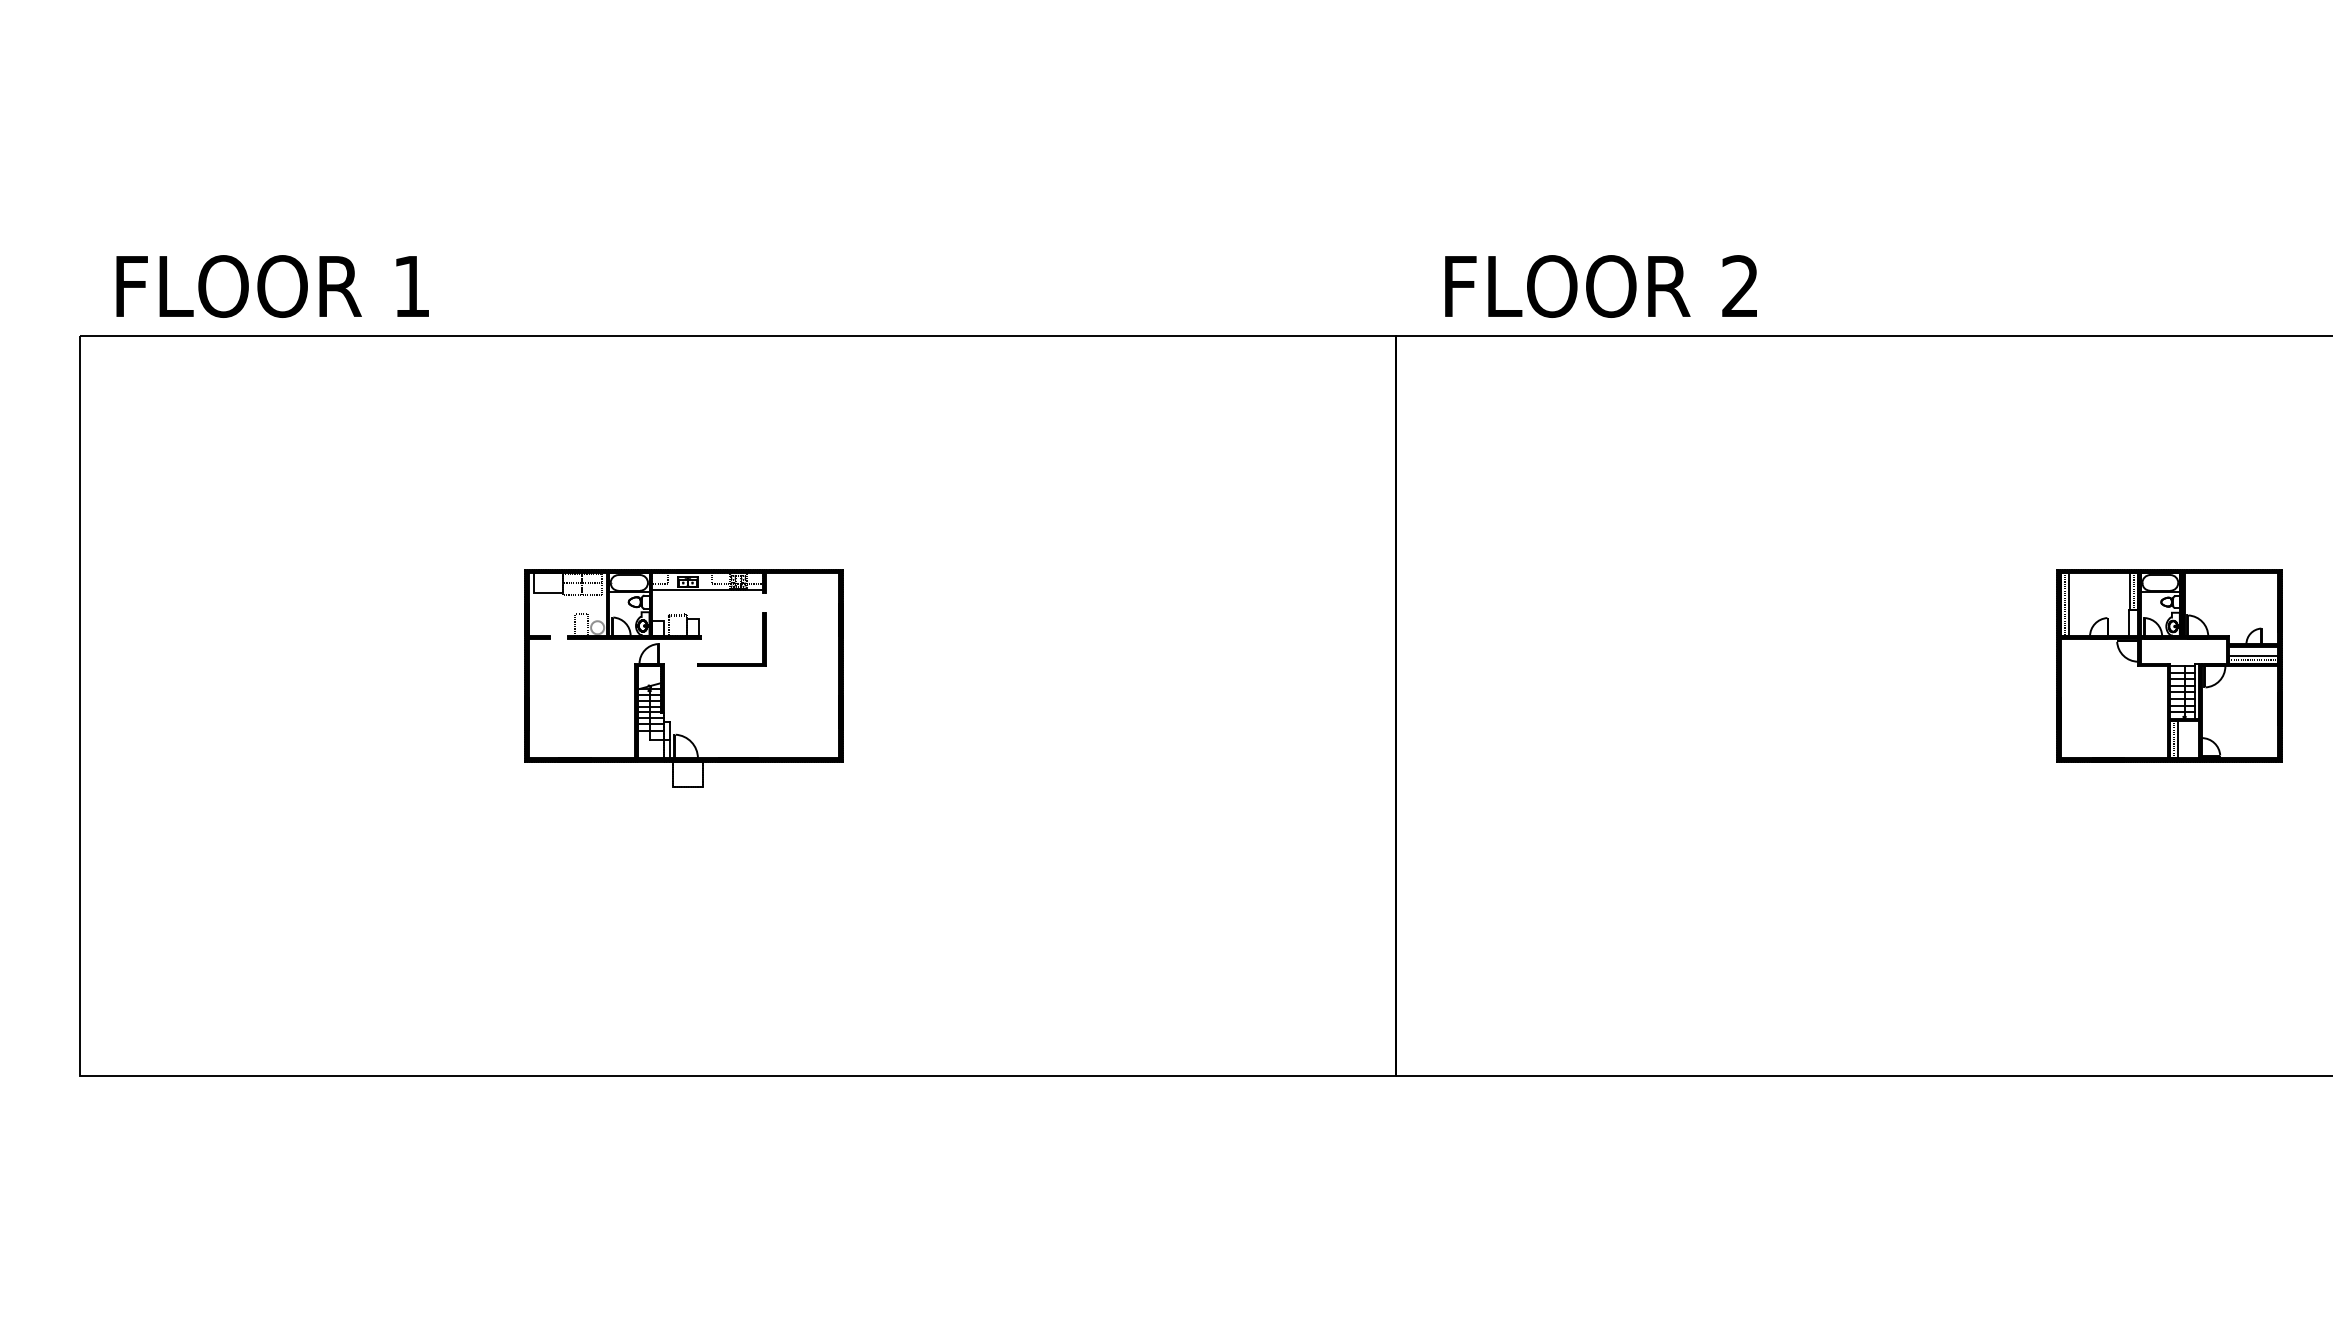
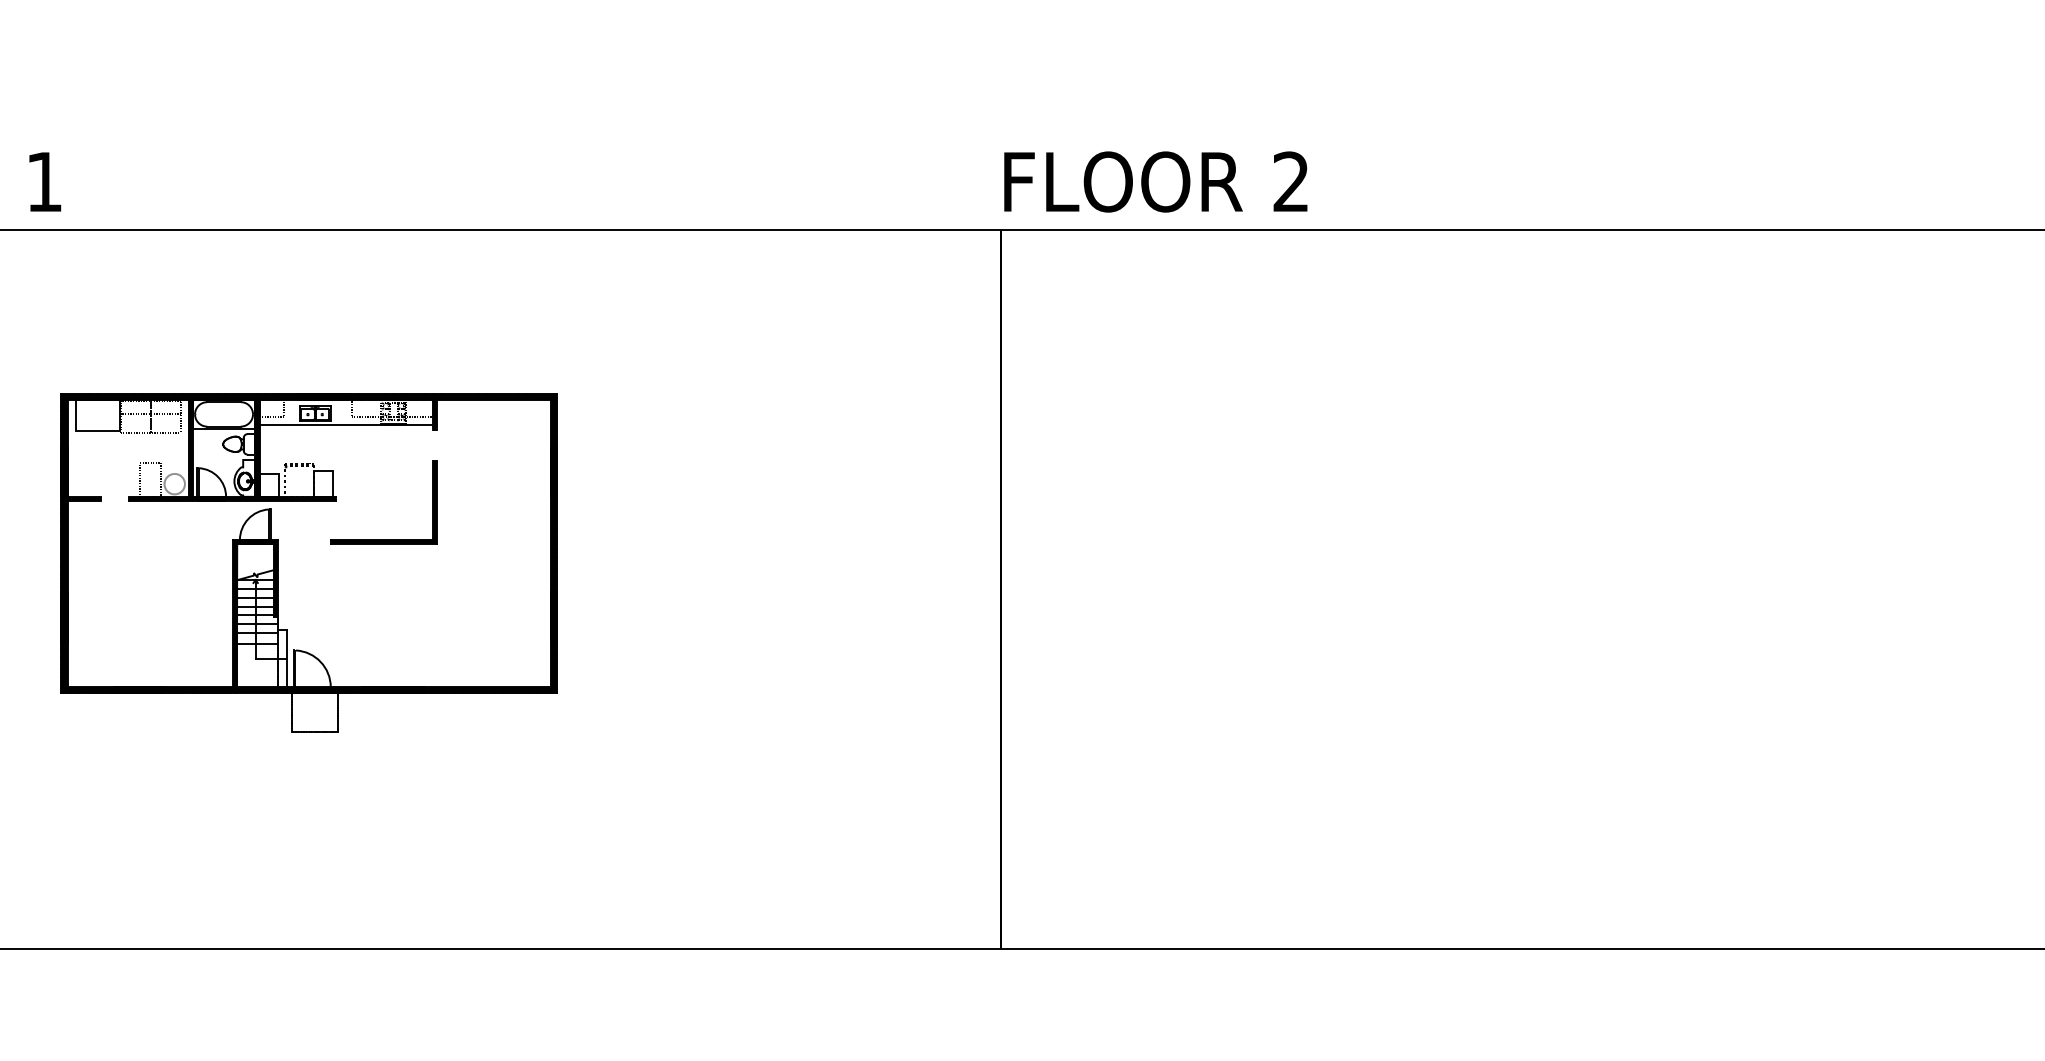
text: (1600, 286) -> (1155, 181), moved
part: (2169, 665) -> (1753, 550), removed
part: (683, 678) -> (308, 563), size x1.6

